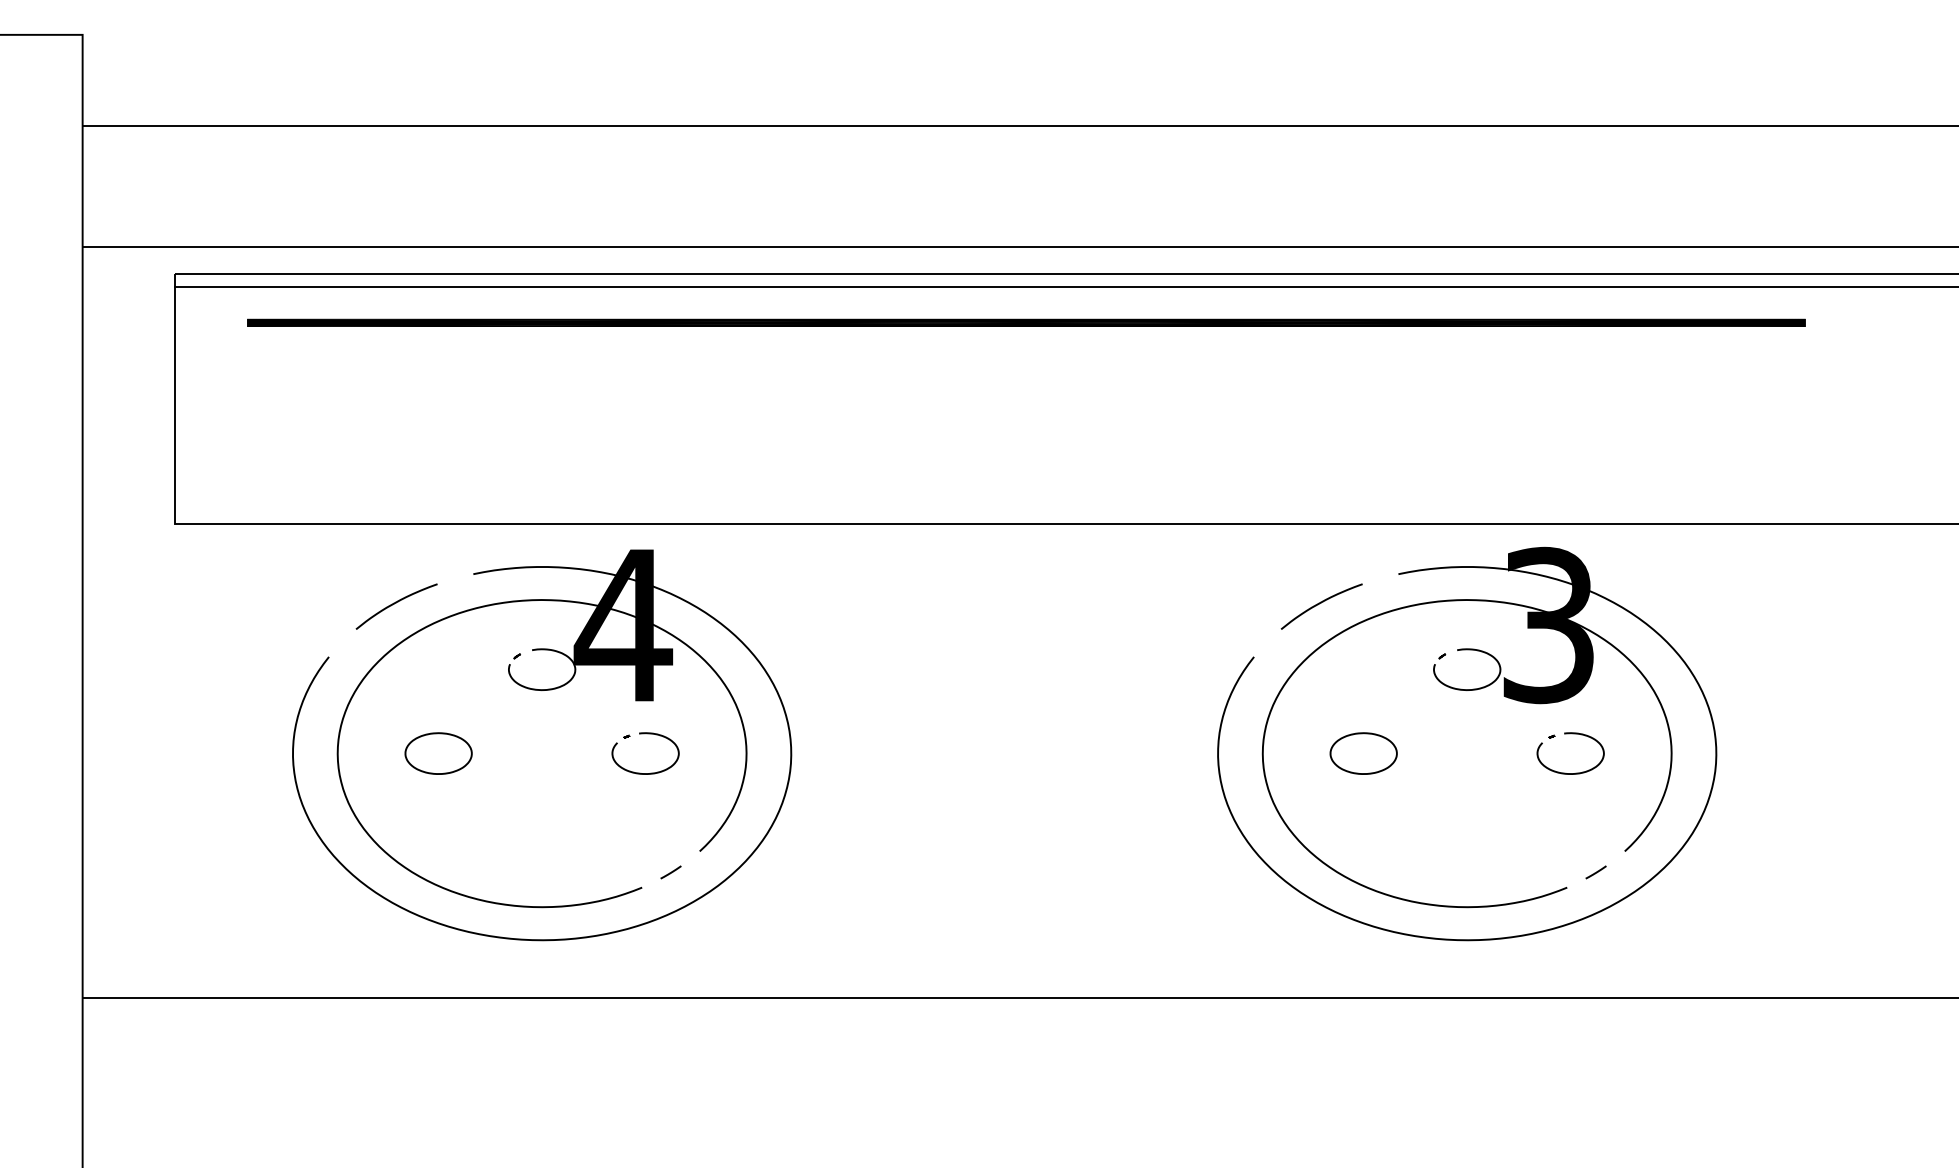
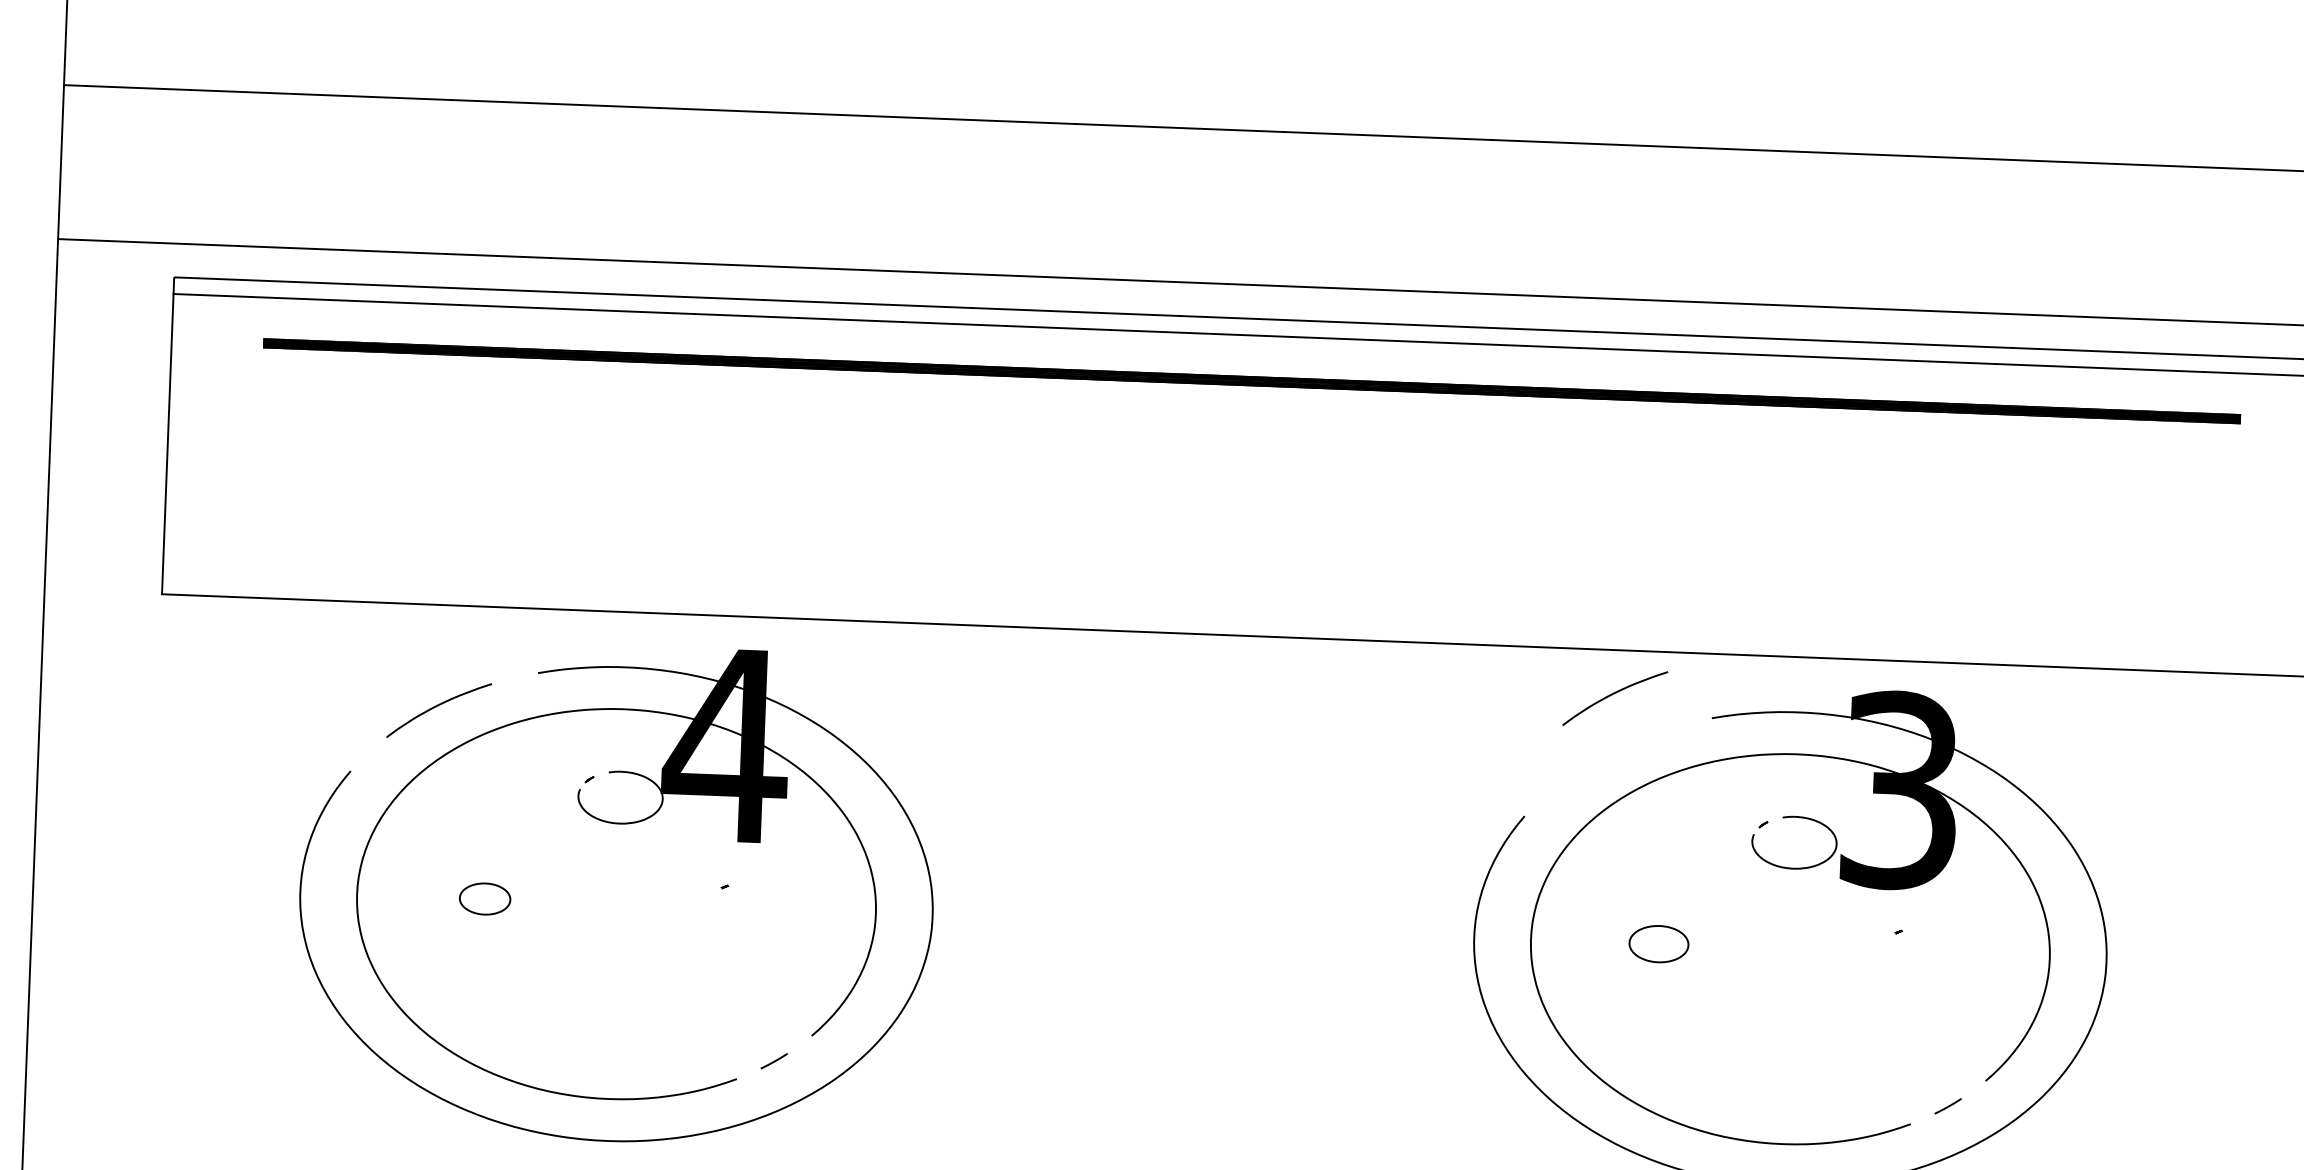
curve: (1319, 604) -> (1612, 695), moved
curve: (645, 734) -> (748, 884), removed
curve: (1570, 734) -> (1922, 930), removed
part: (438, 753) -> (485, 898), size x0.6
part: (1363, 753) -> (1658, 944), size x0.7

